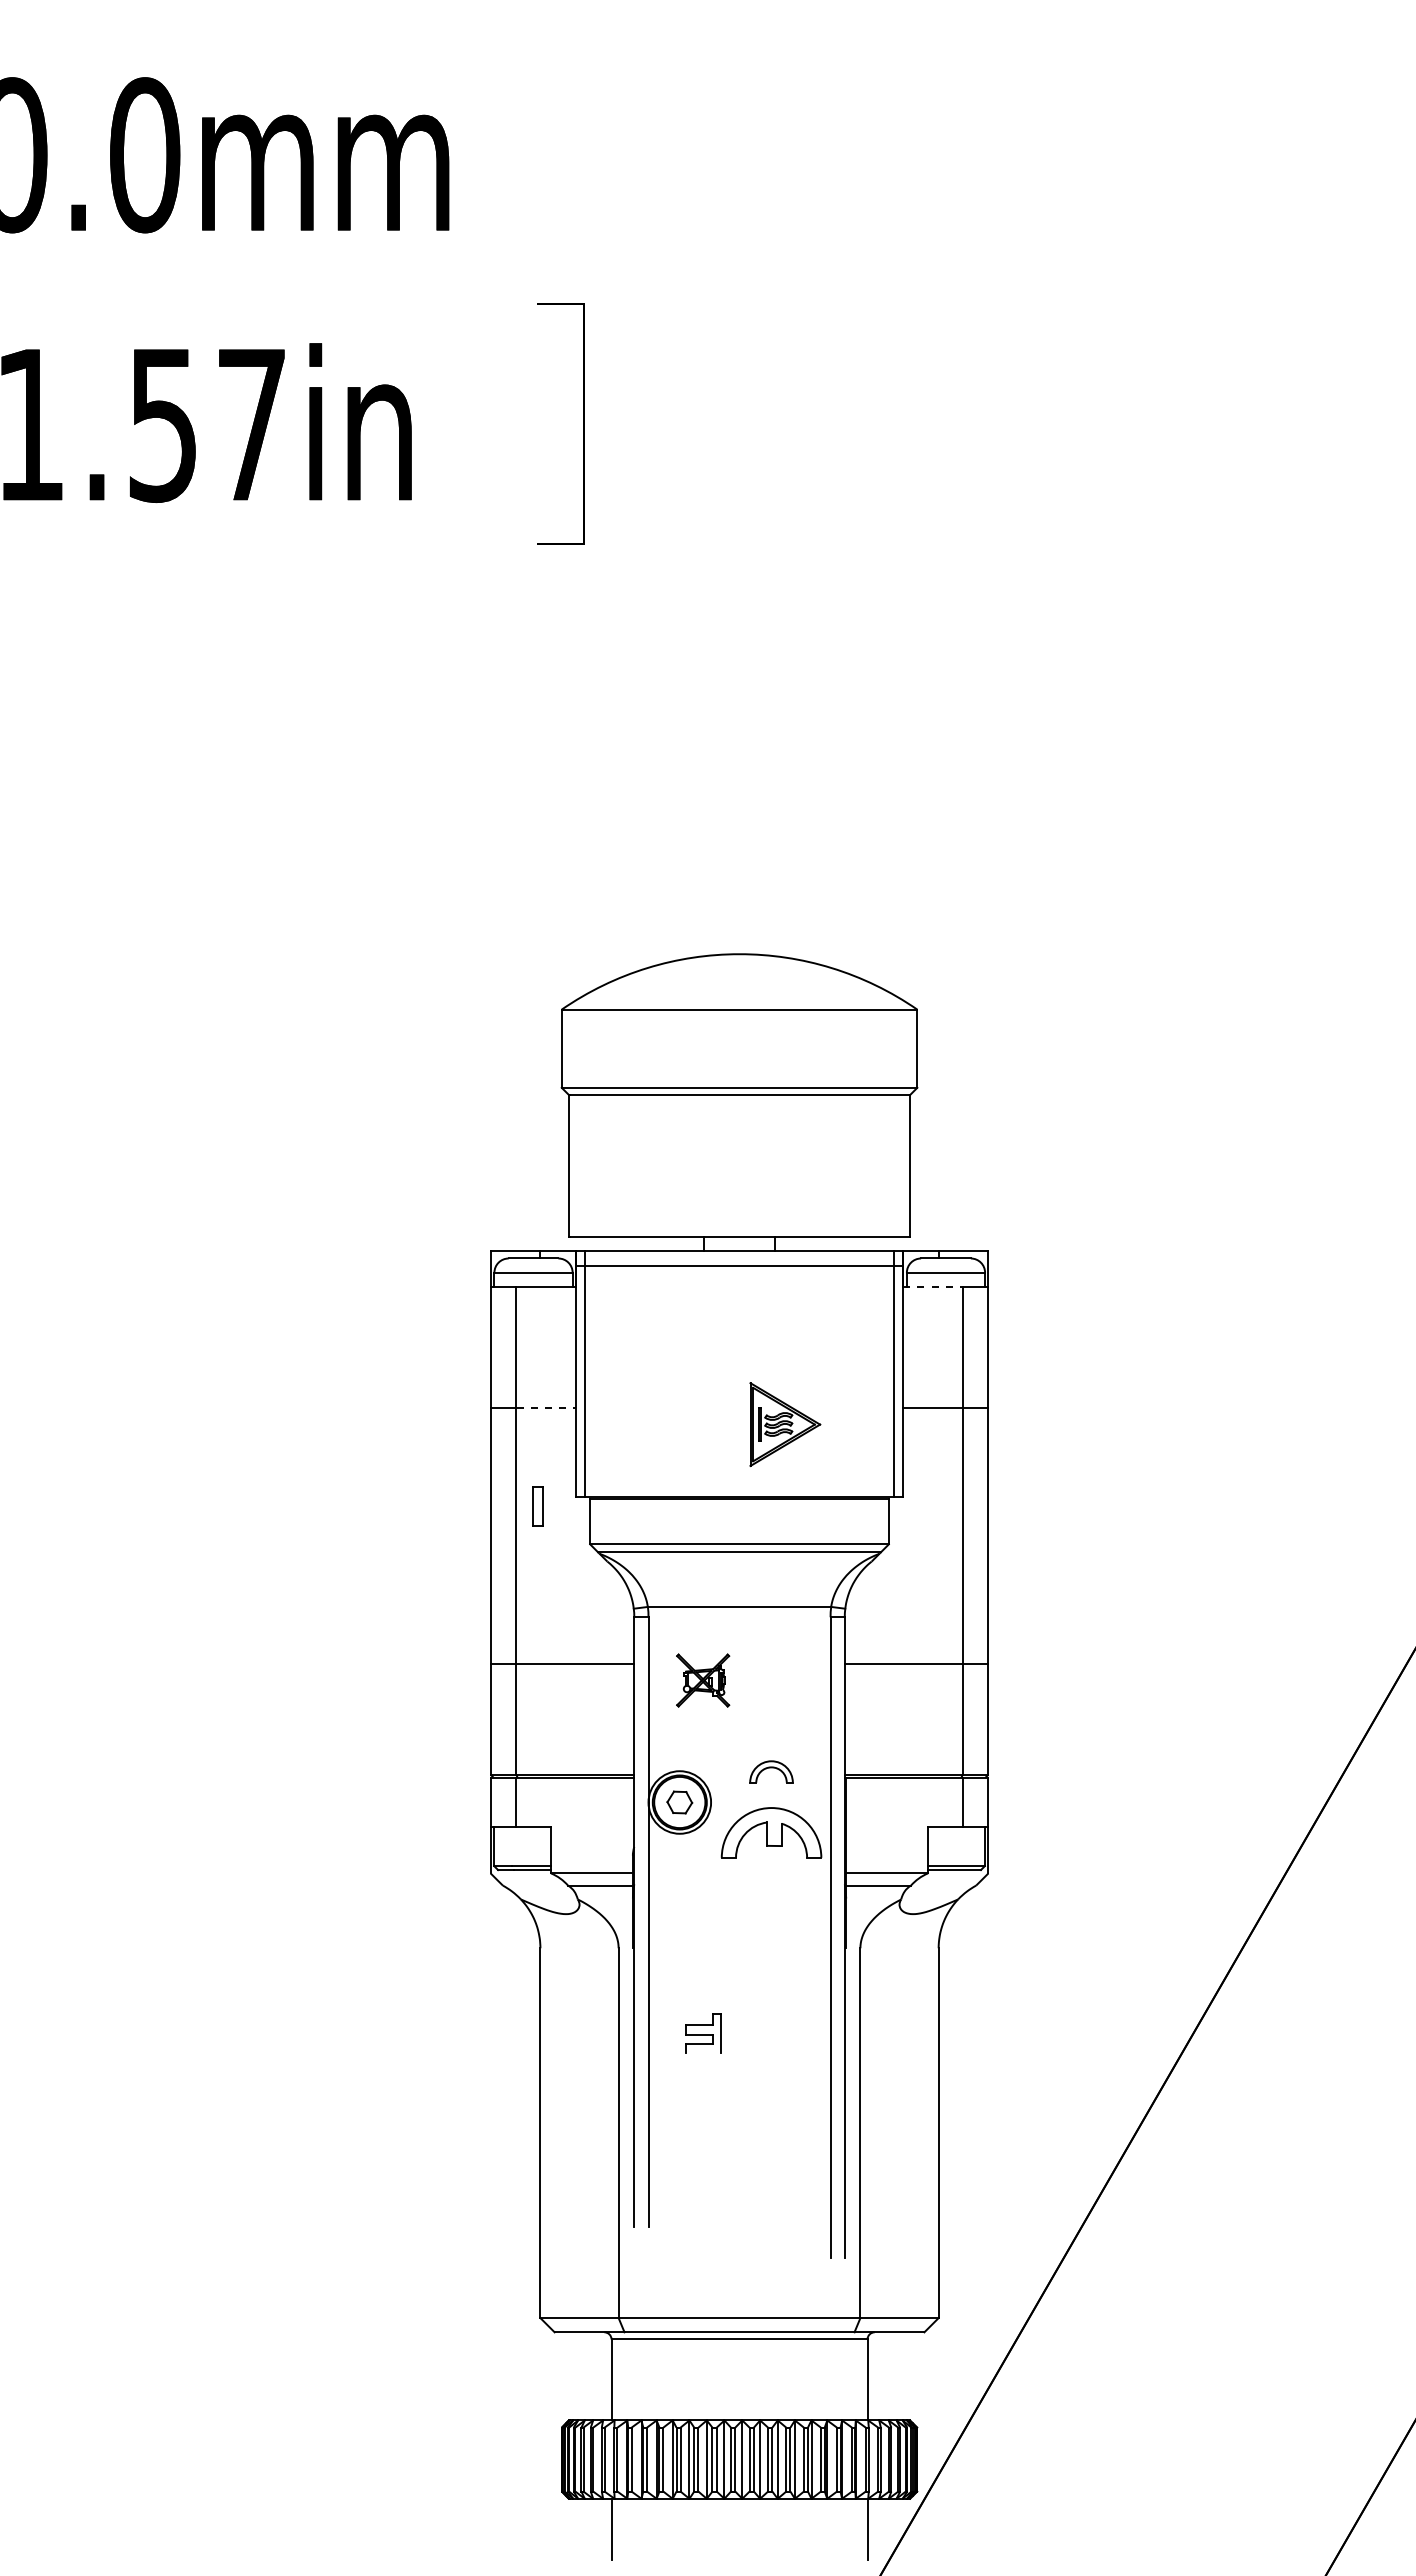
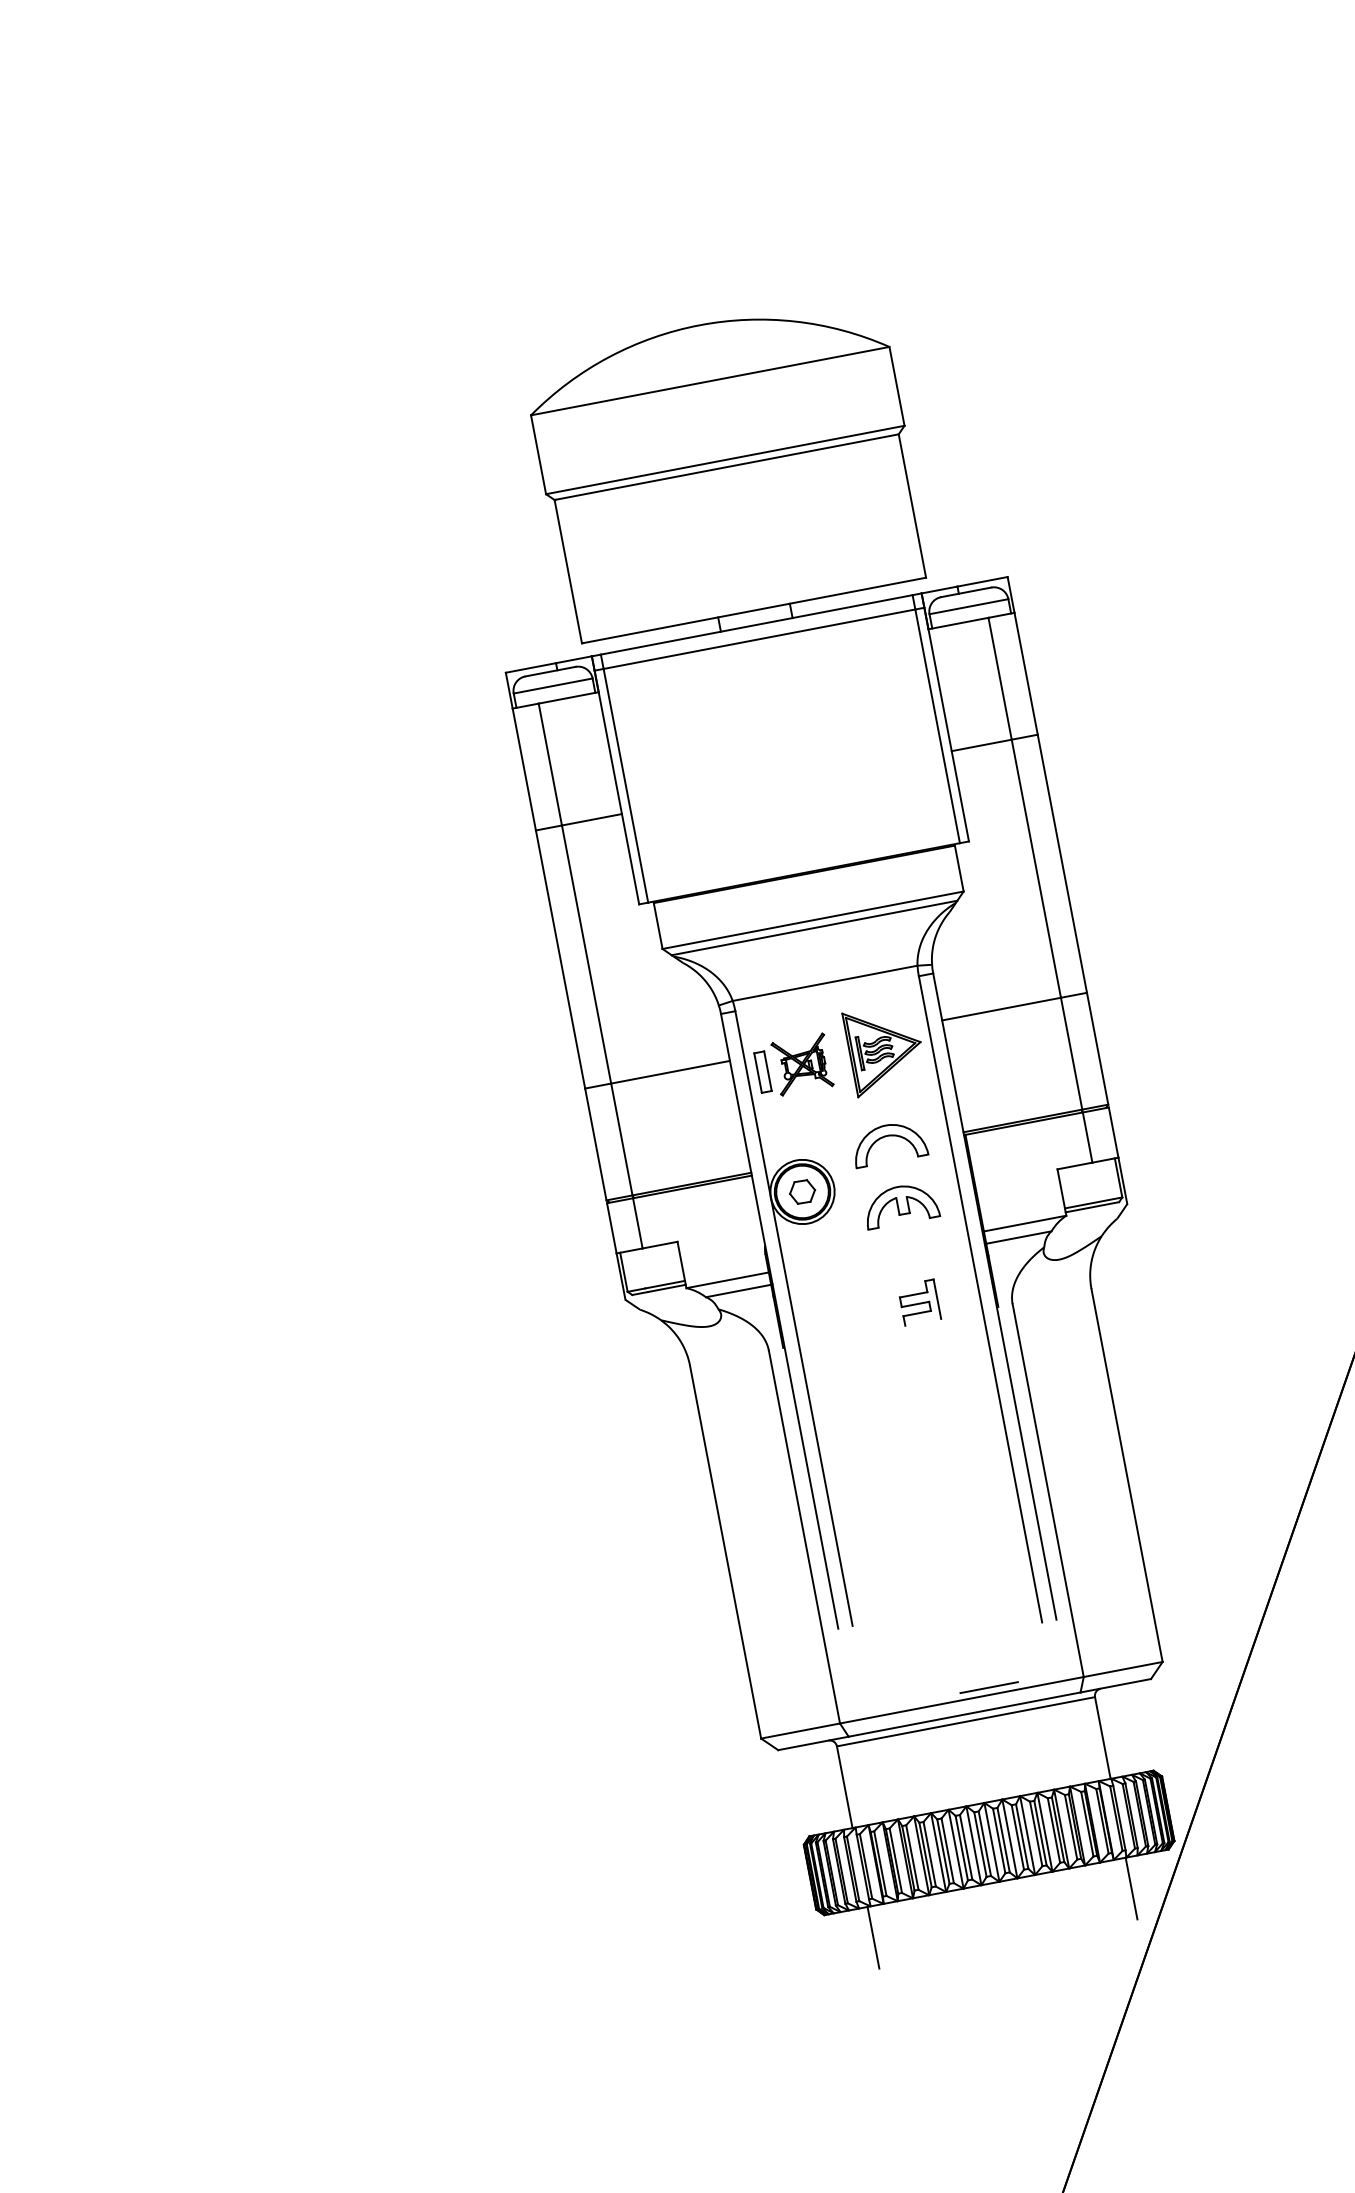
line: (932, 1286) -> (958, 623), dashed -> solid
line: (546, 1407) -> (592, 819), dashed -> solid
part: (785, 1424) -> (885, 1048), moved
part: (537, 1506) -> (762, 1072), moved
part: (771, 1771) -> (888, 1143), size x1.67
part: (771, 1832) -> (900, 1204), size x0.71
part: (703, 2033) -> (919, 1302), moved
line: (767, 2310) -> (988, 1687), added

